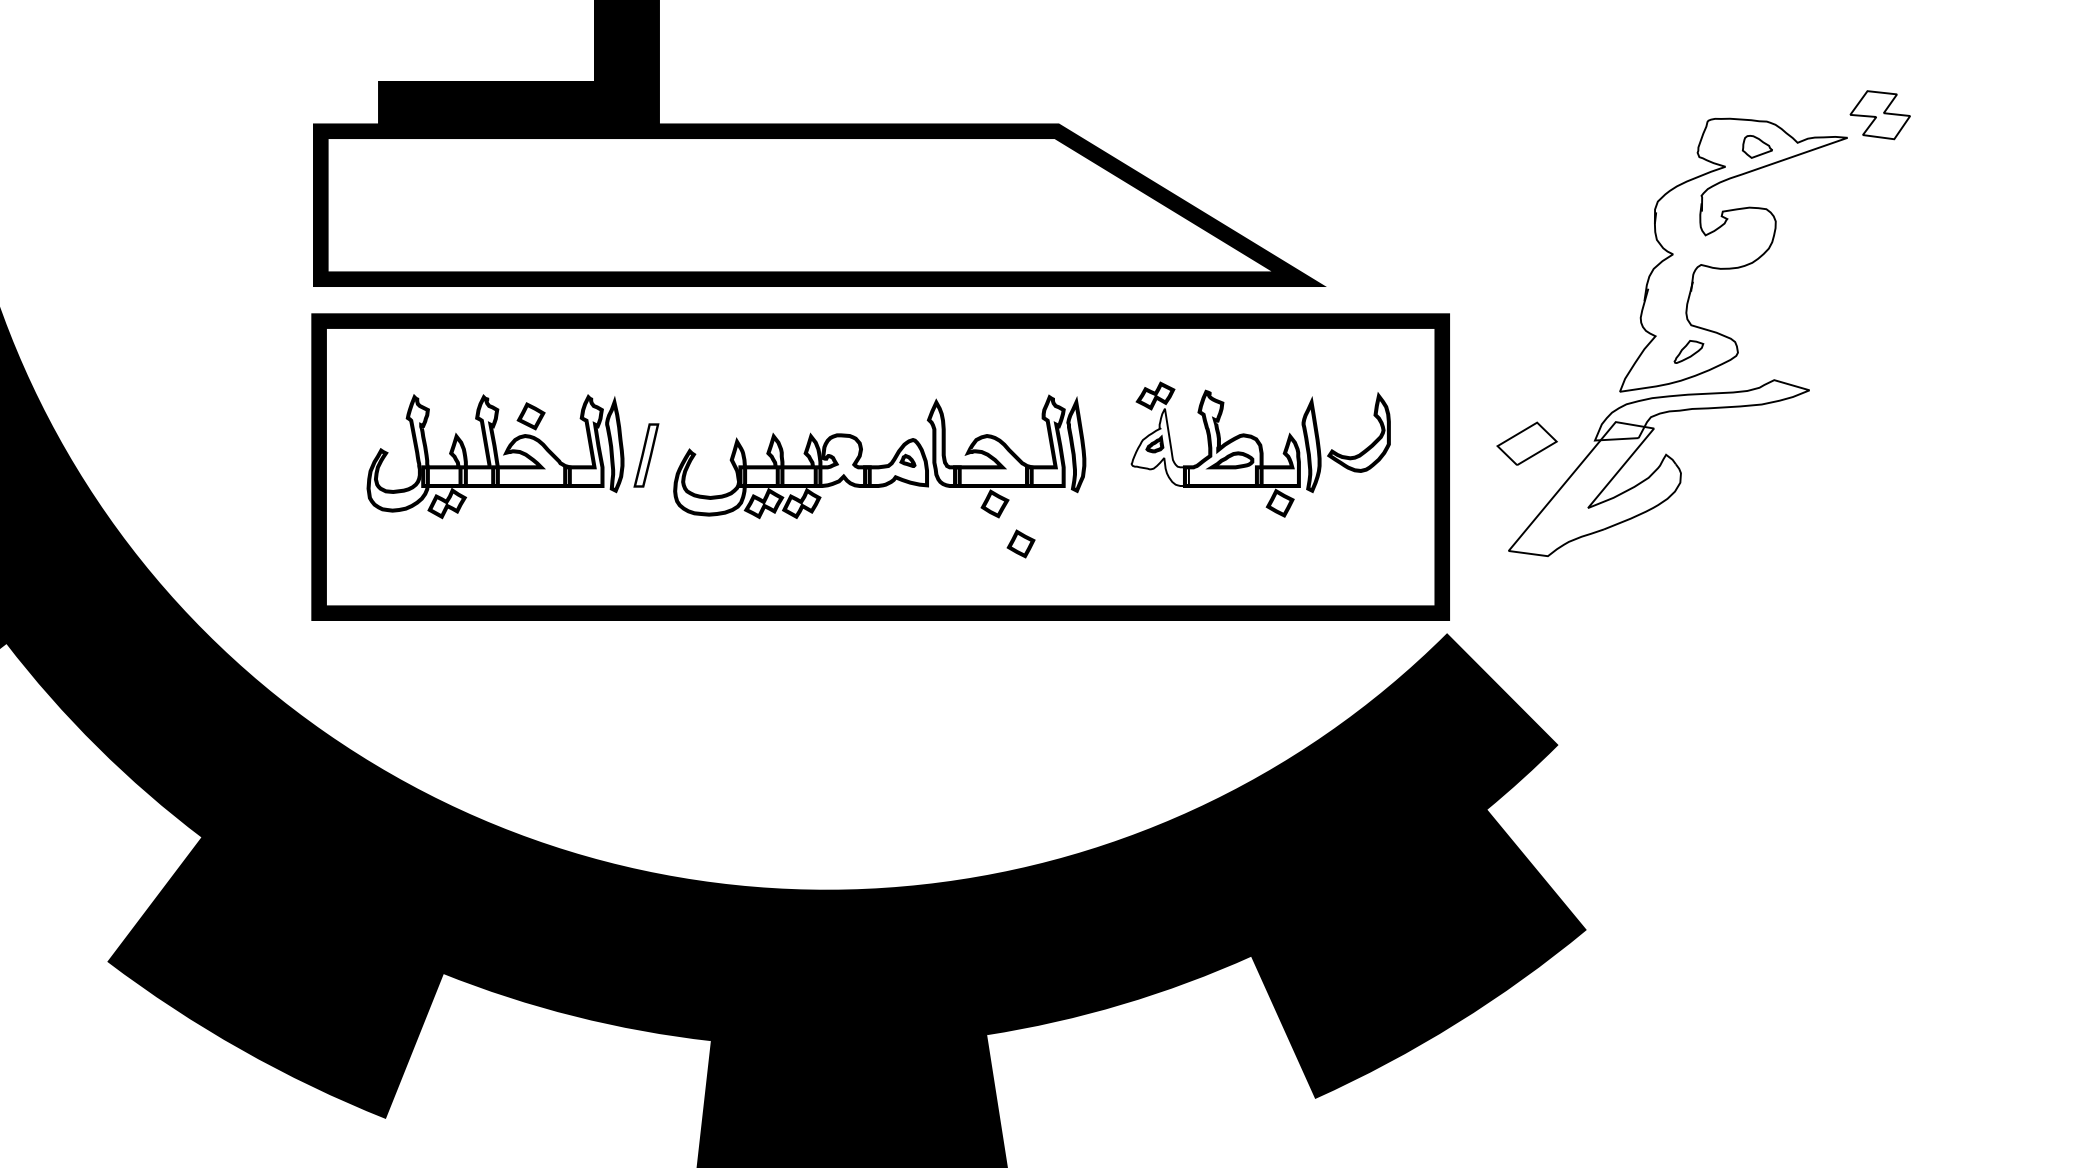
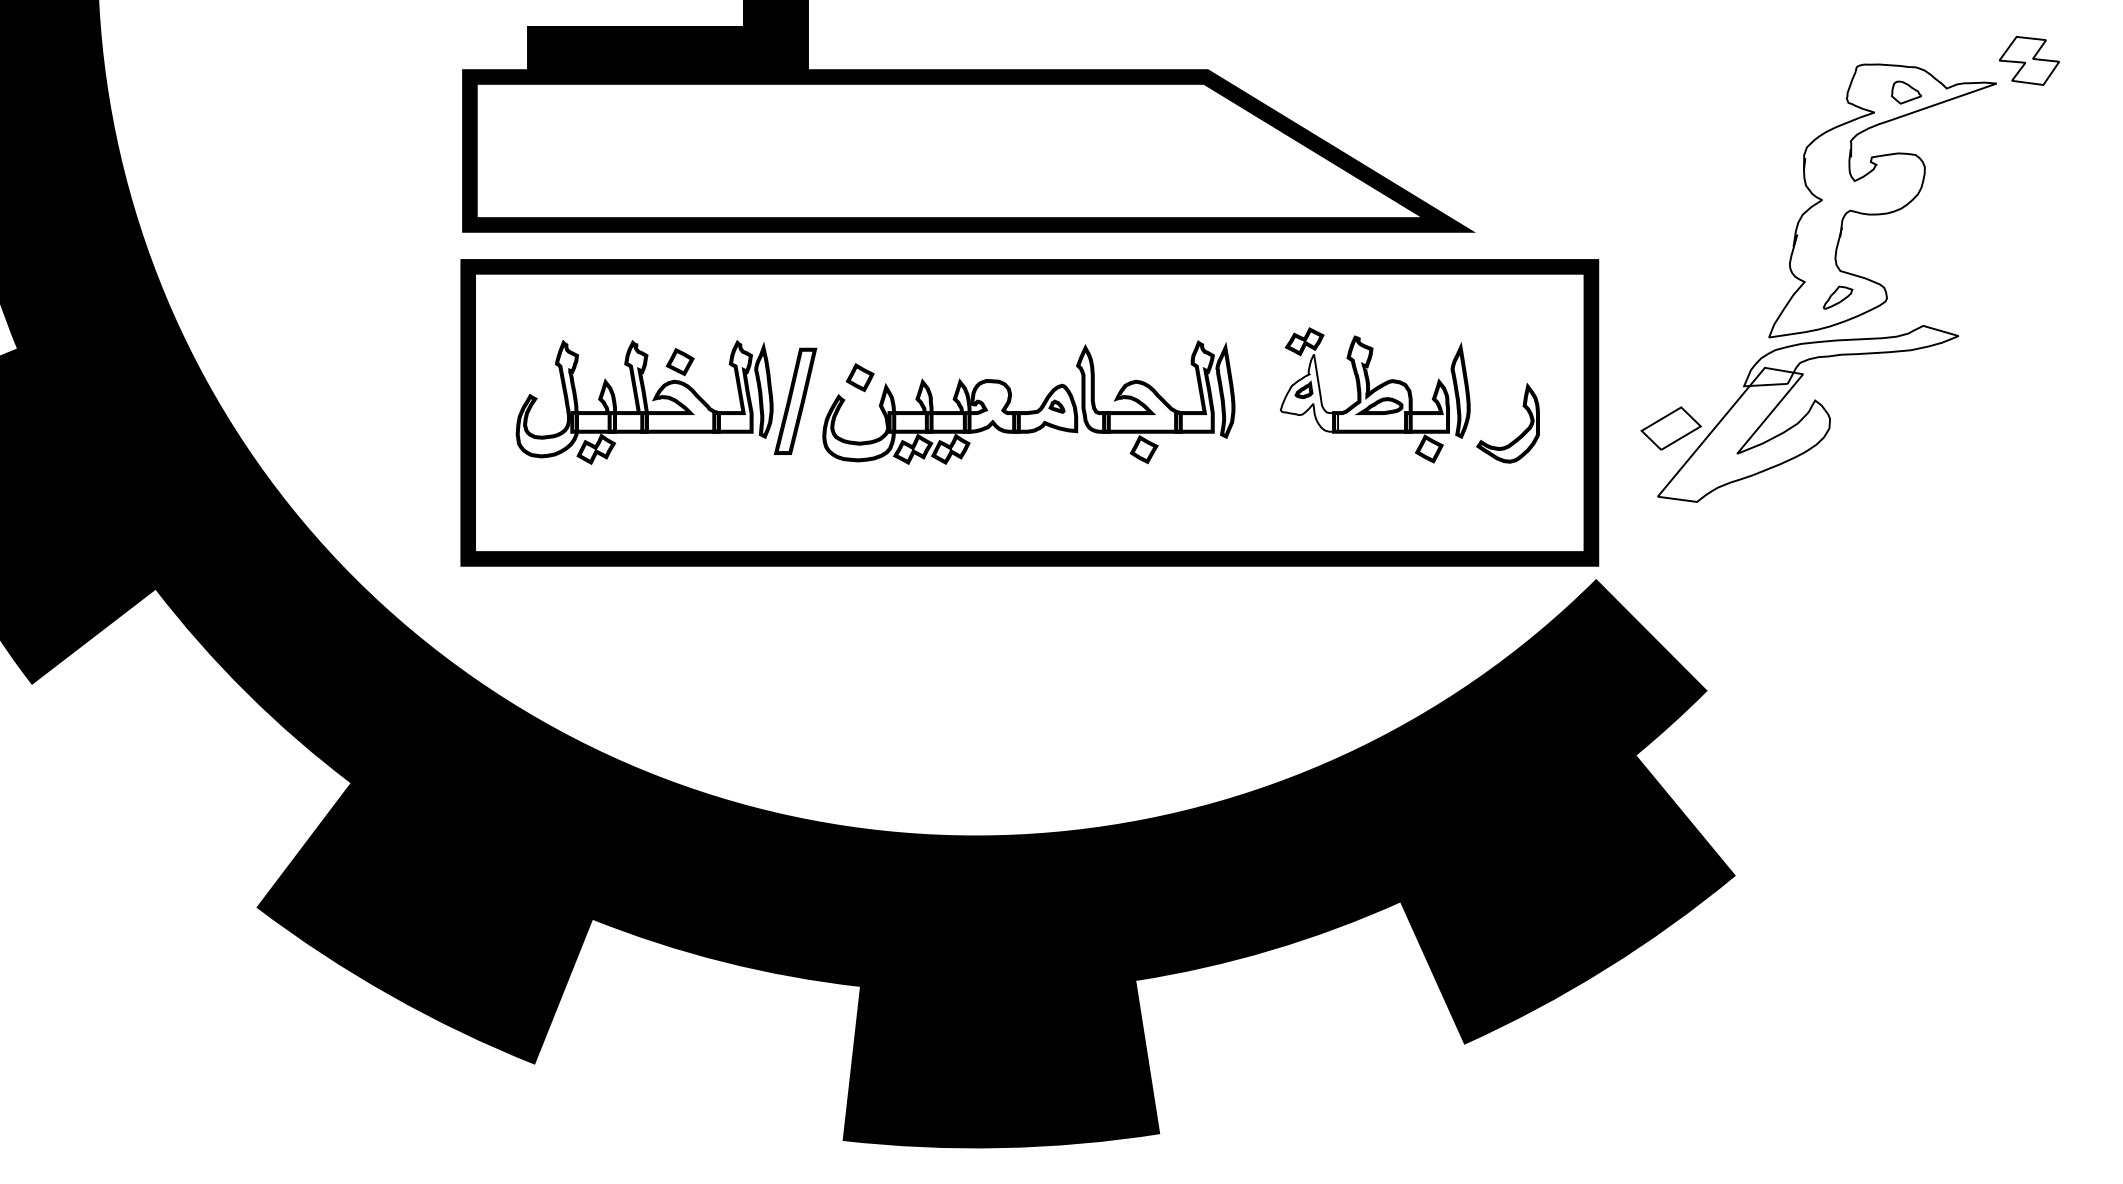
part: (1527, 443) -> (1671, 428), moved
part: (1367, 446) -> (1516, 437), moved
part: (646, 454) -> (795, 400), size x1.67
part: (1020, 543) -> (859, 377), moved

